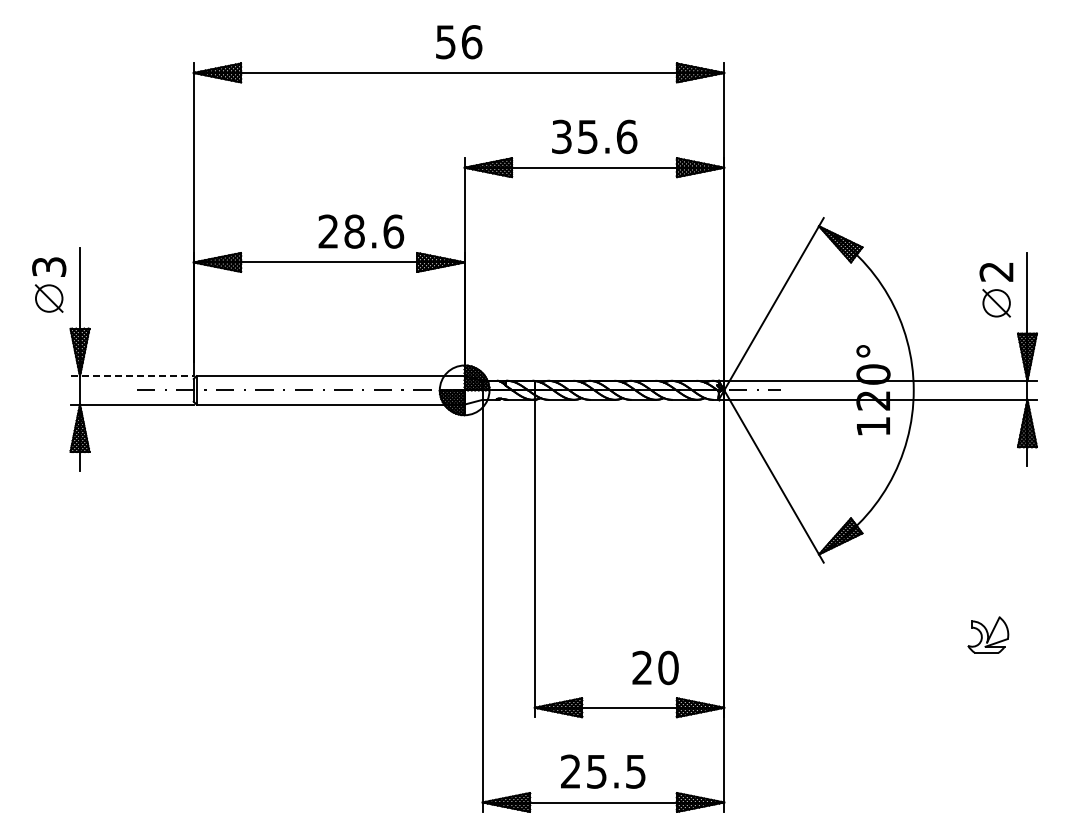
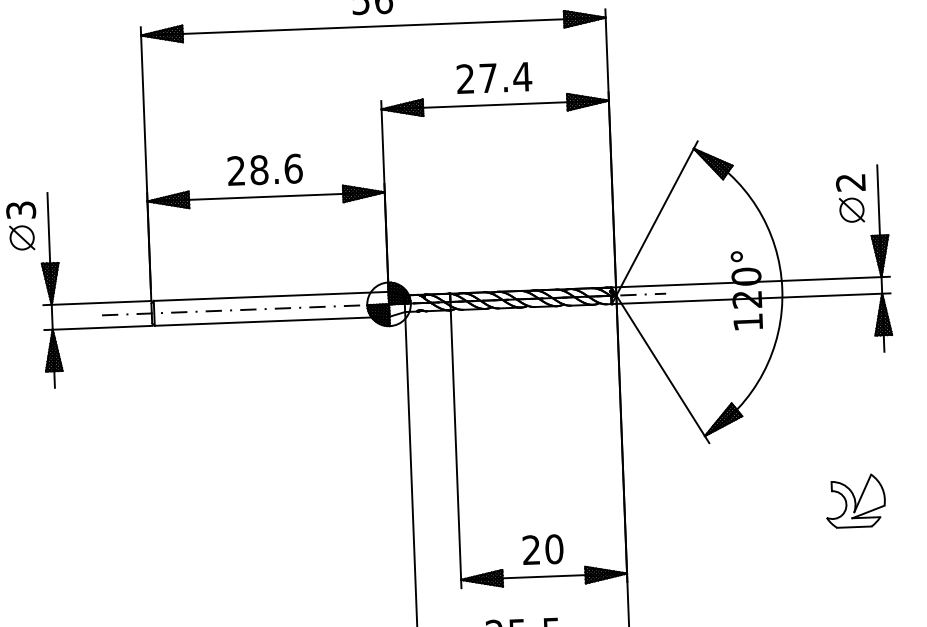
text: (594, 136) -> (494, 77), 35.6 -> 27.4
text: (361, 231) -> (265, 169), moved
line: (132, 376) -> (97, 303), dashed -> solid
part: (988, 634) -> (855, 500), size x1.67
text: (655, 667) -> (543, 549), moved

